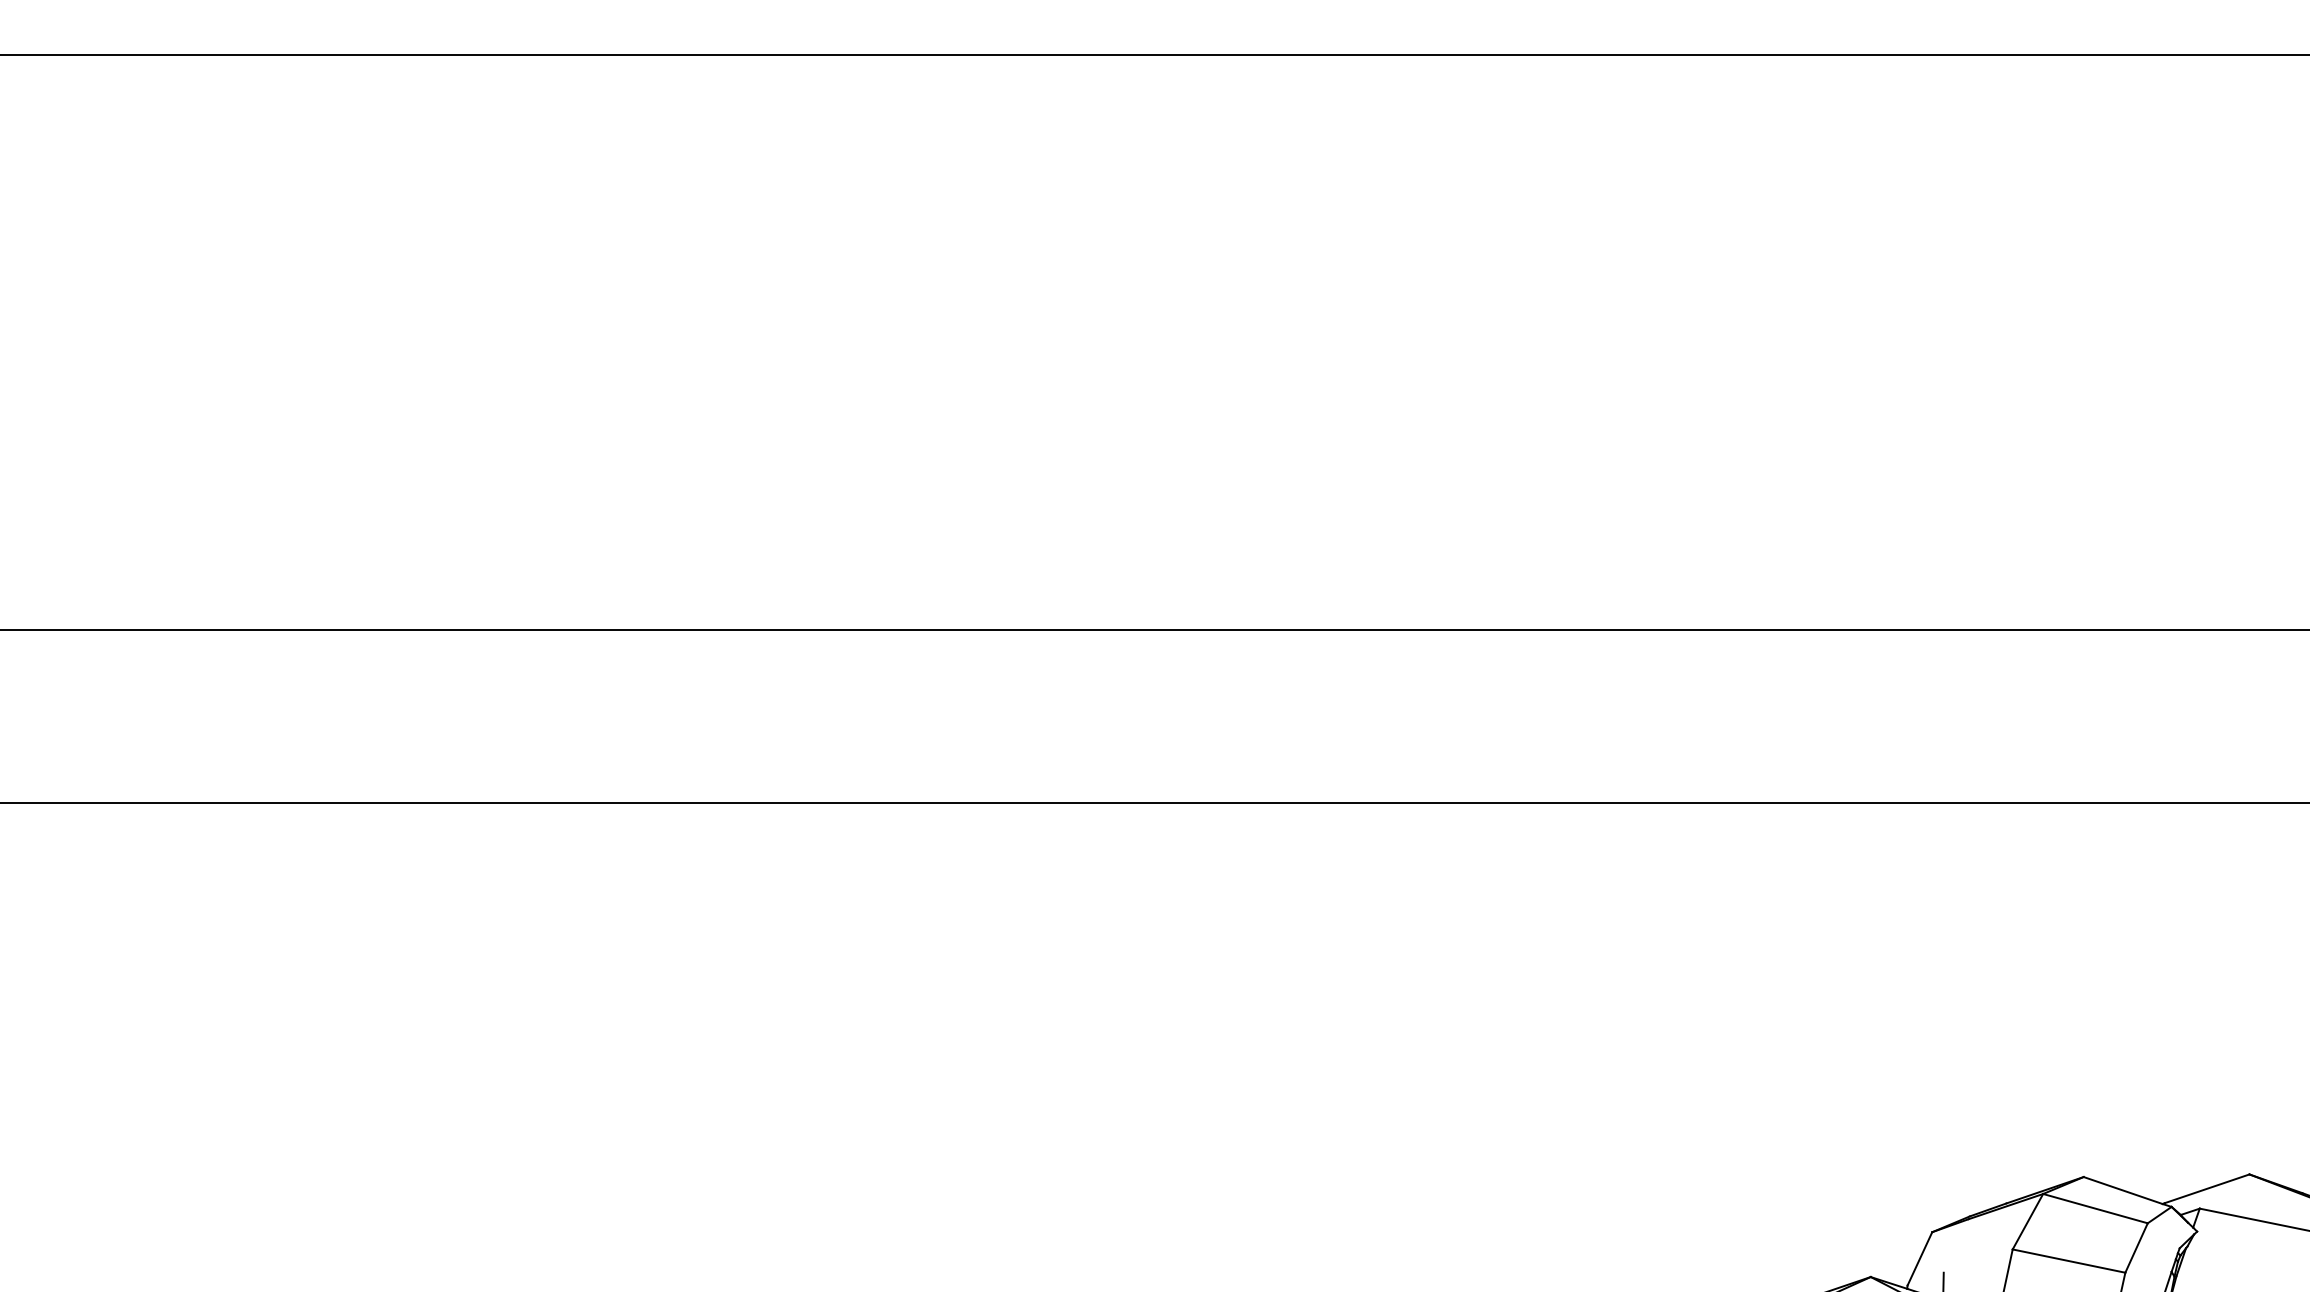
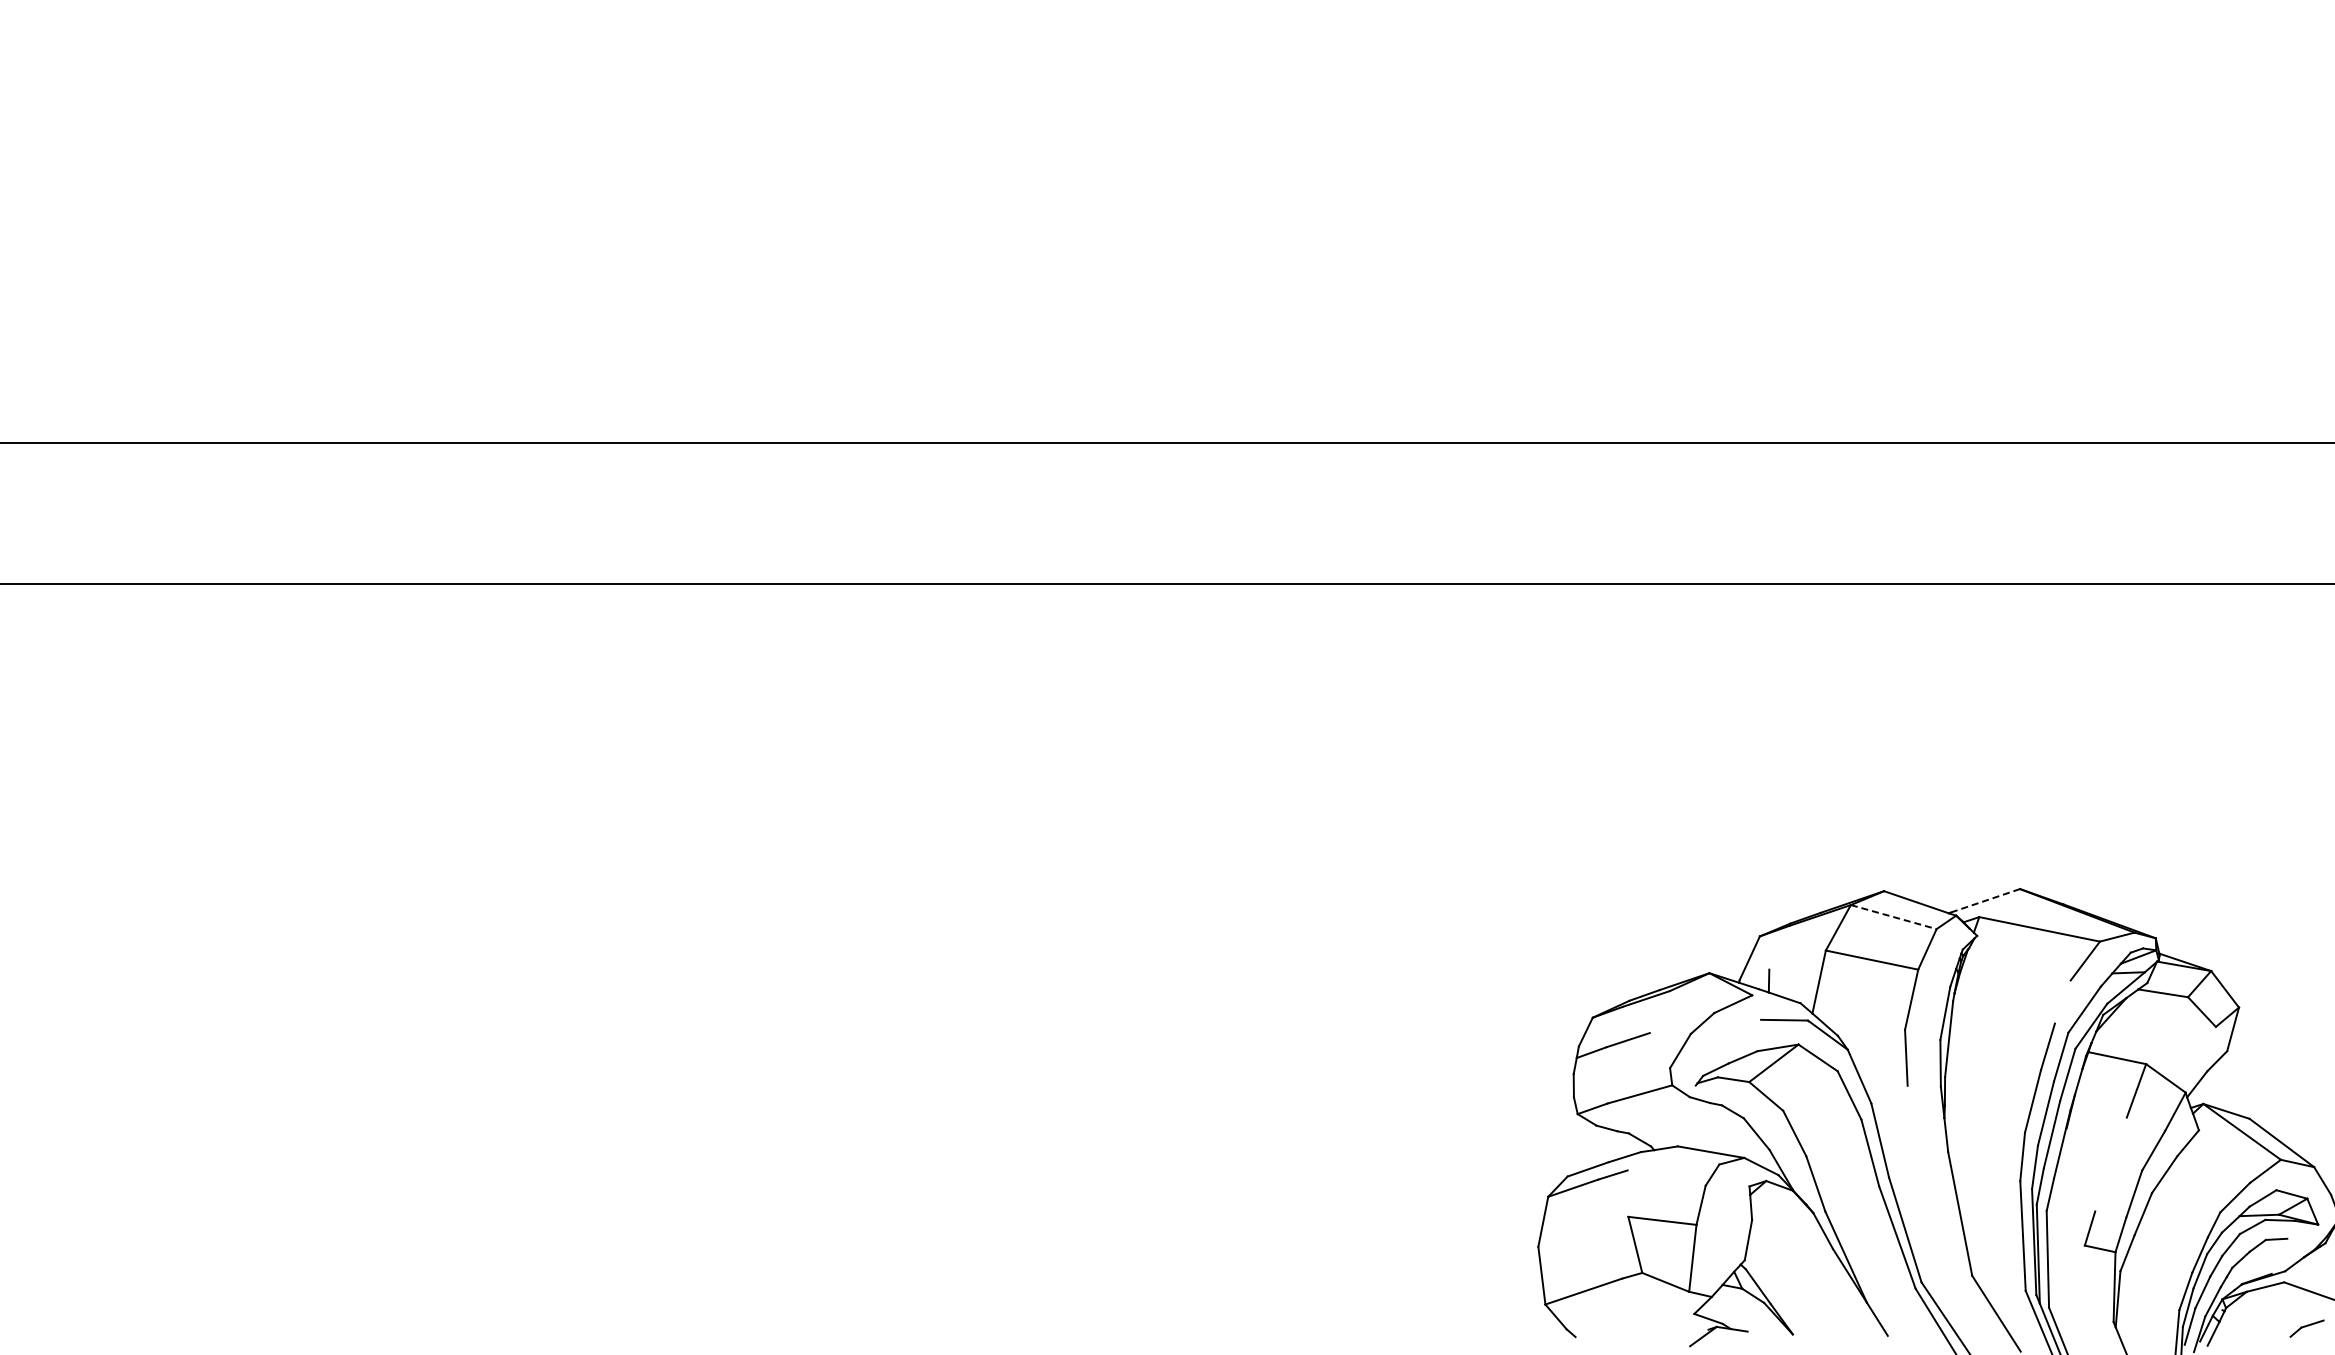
line: (2207, 1188) -> (1985, 900), solid -> dashed
line: (2095, 1209) -> (1893, 917), solid -> dashed

